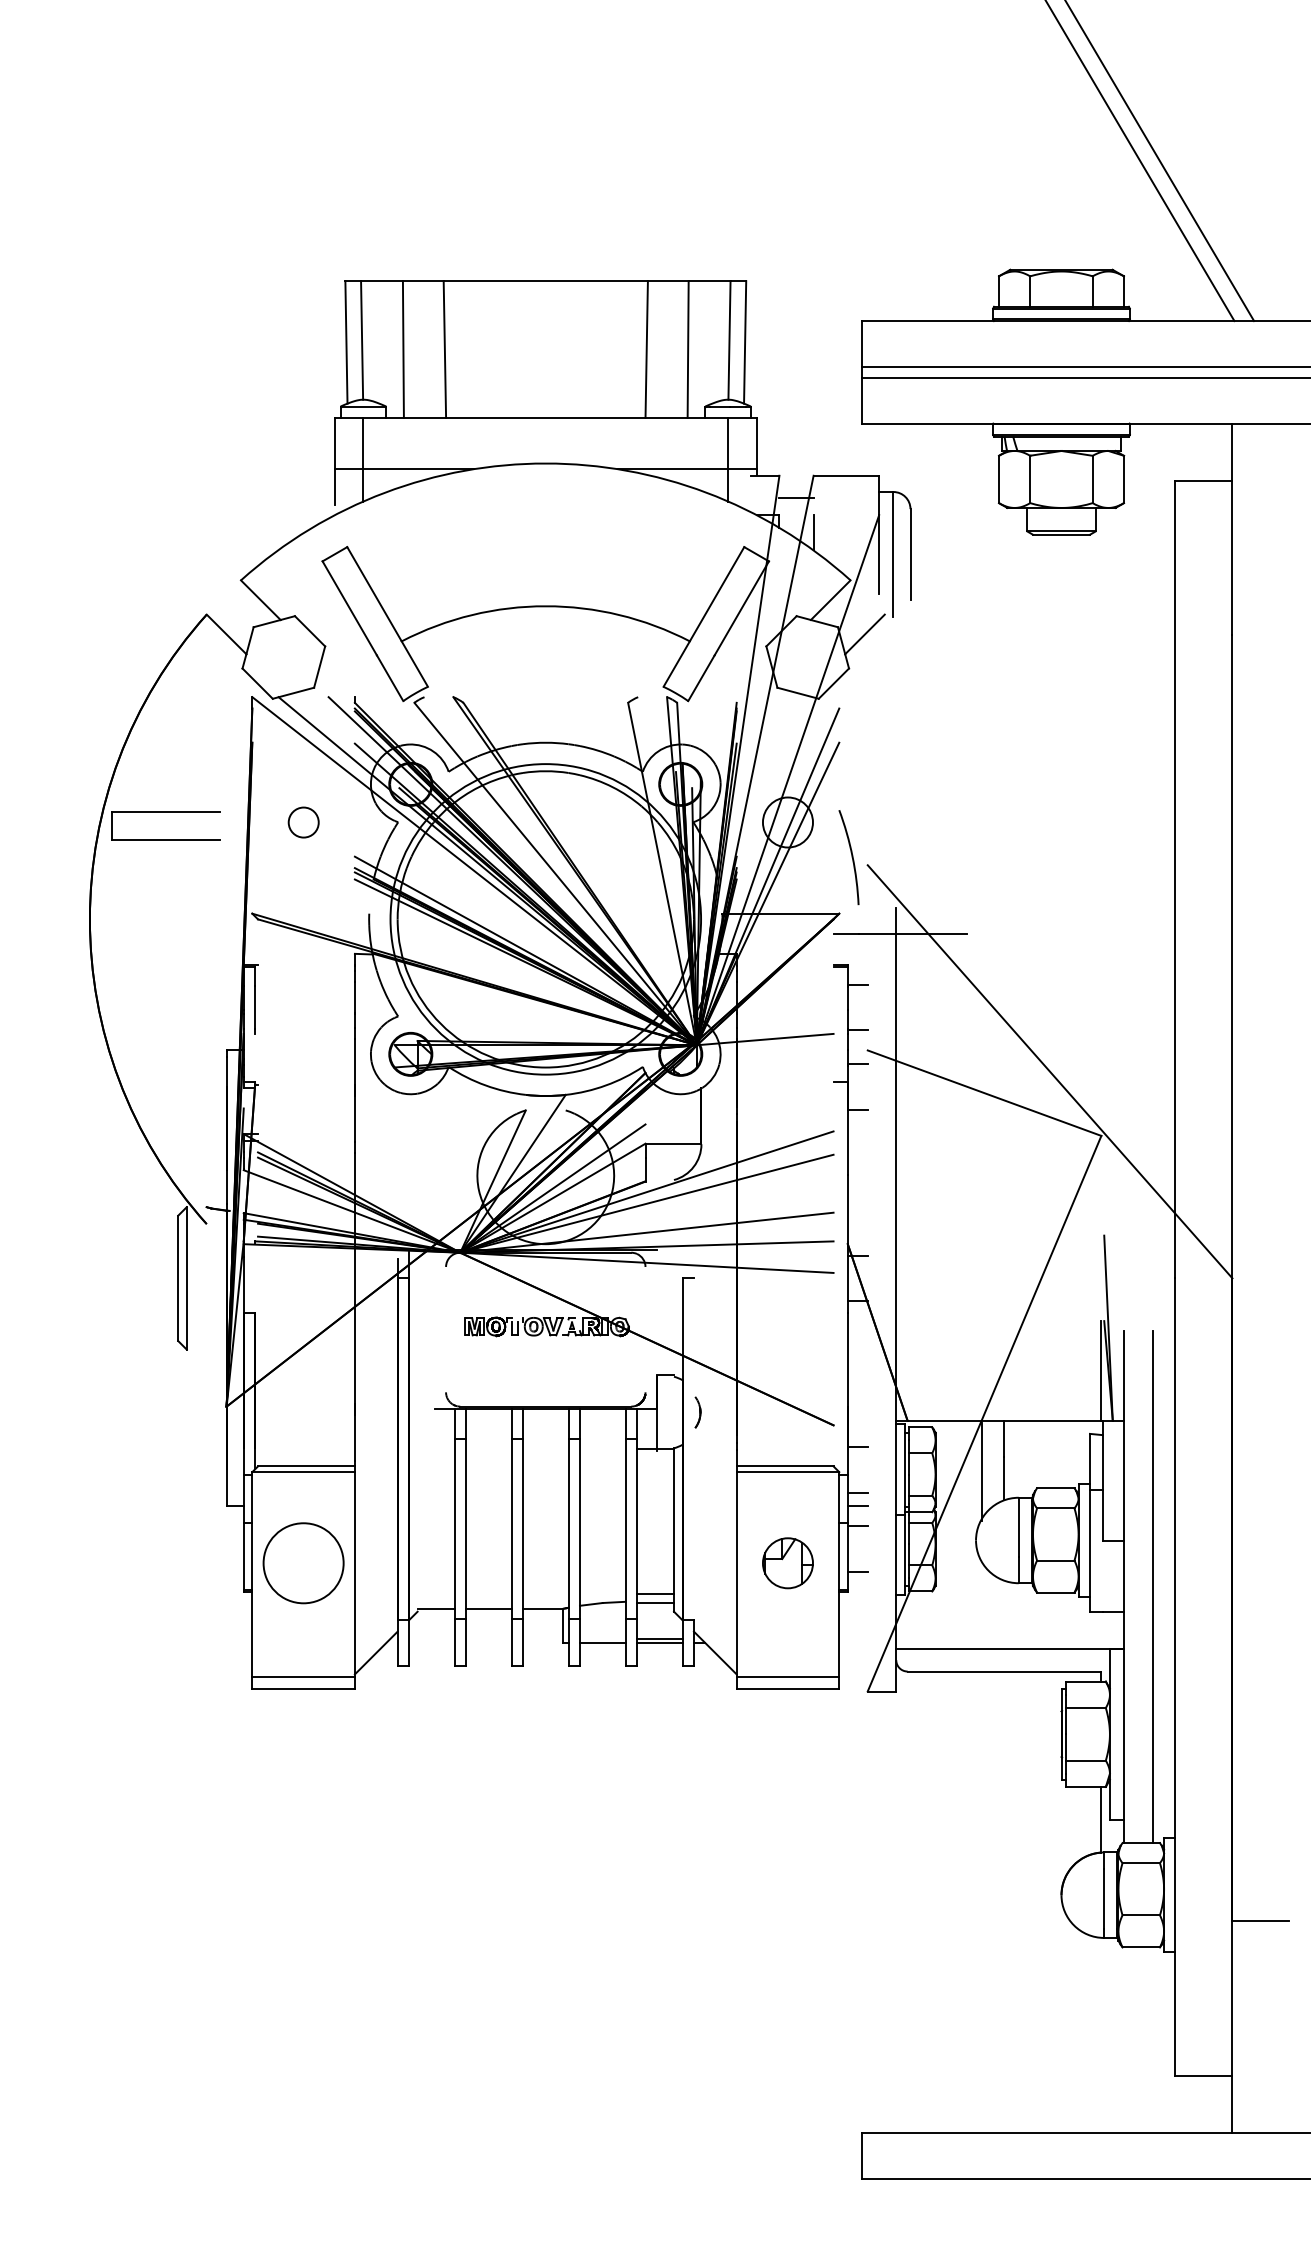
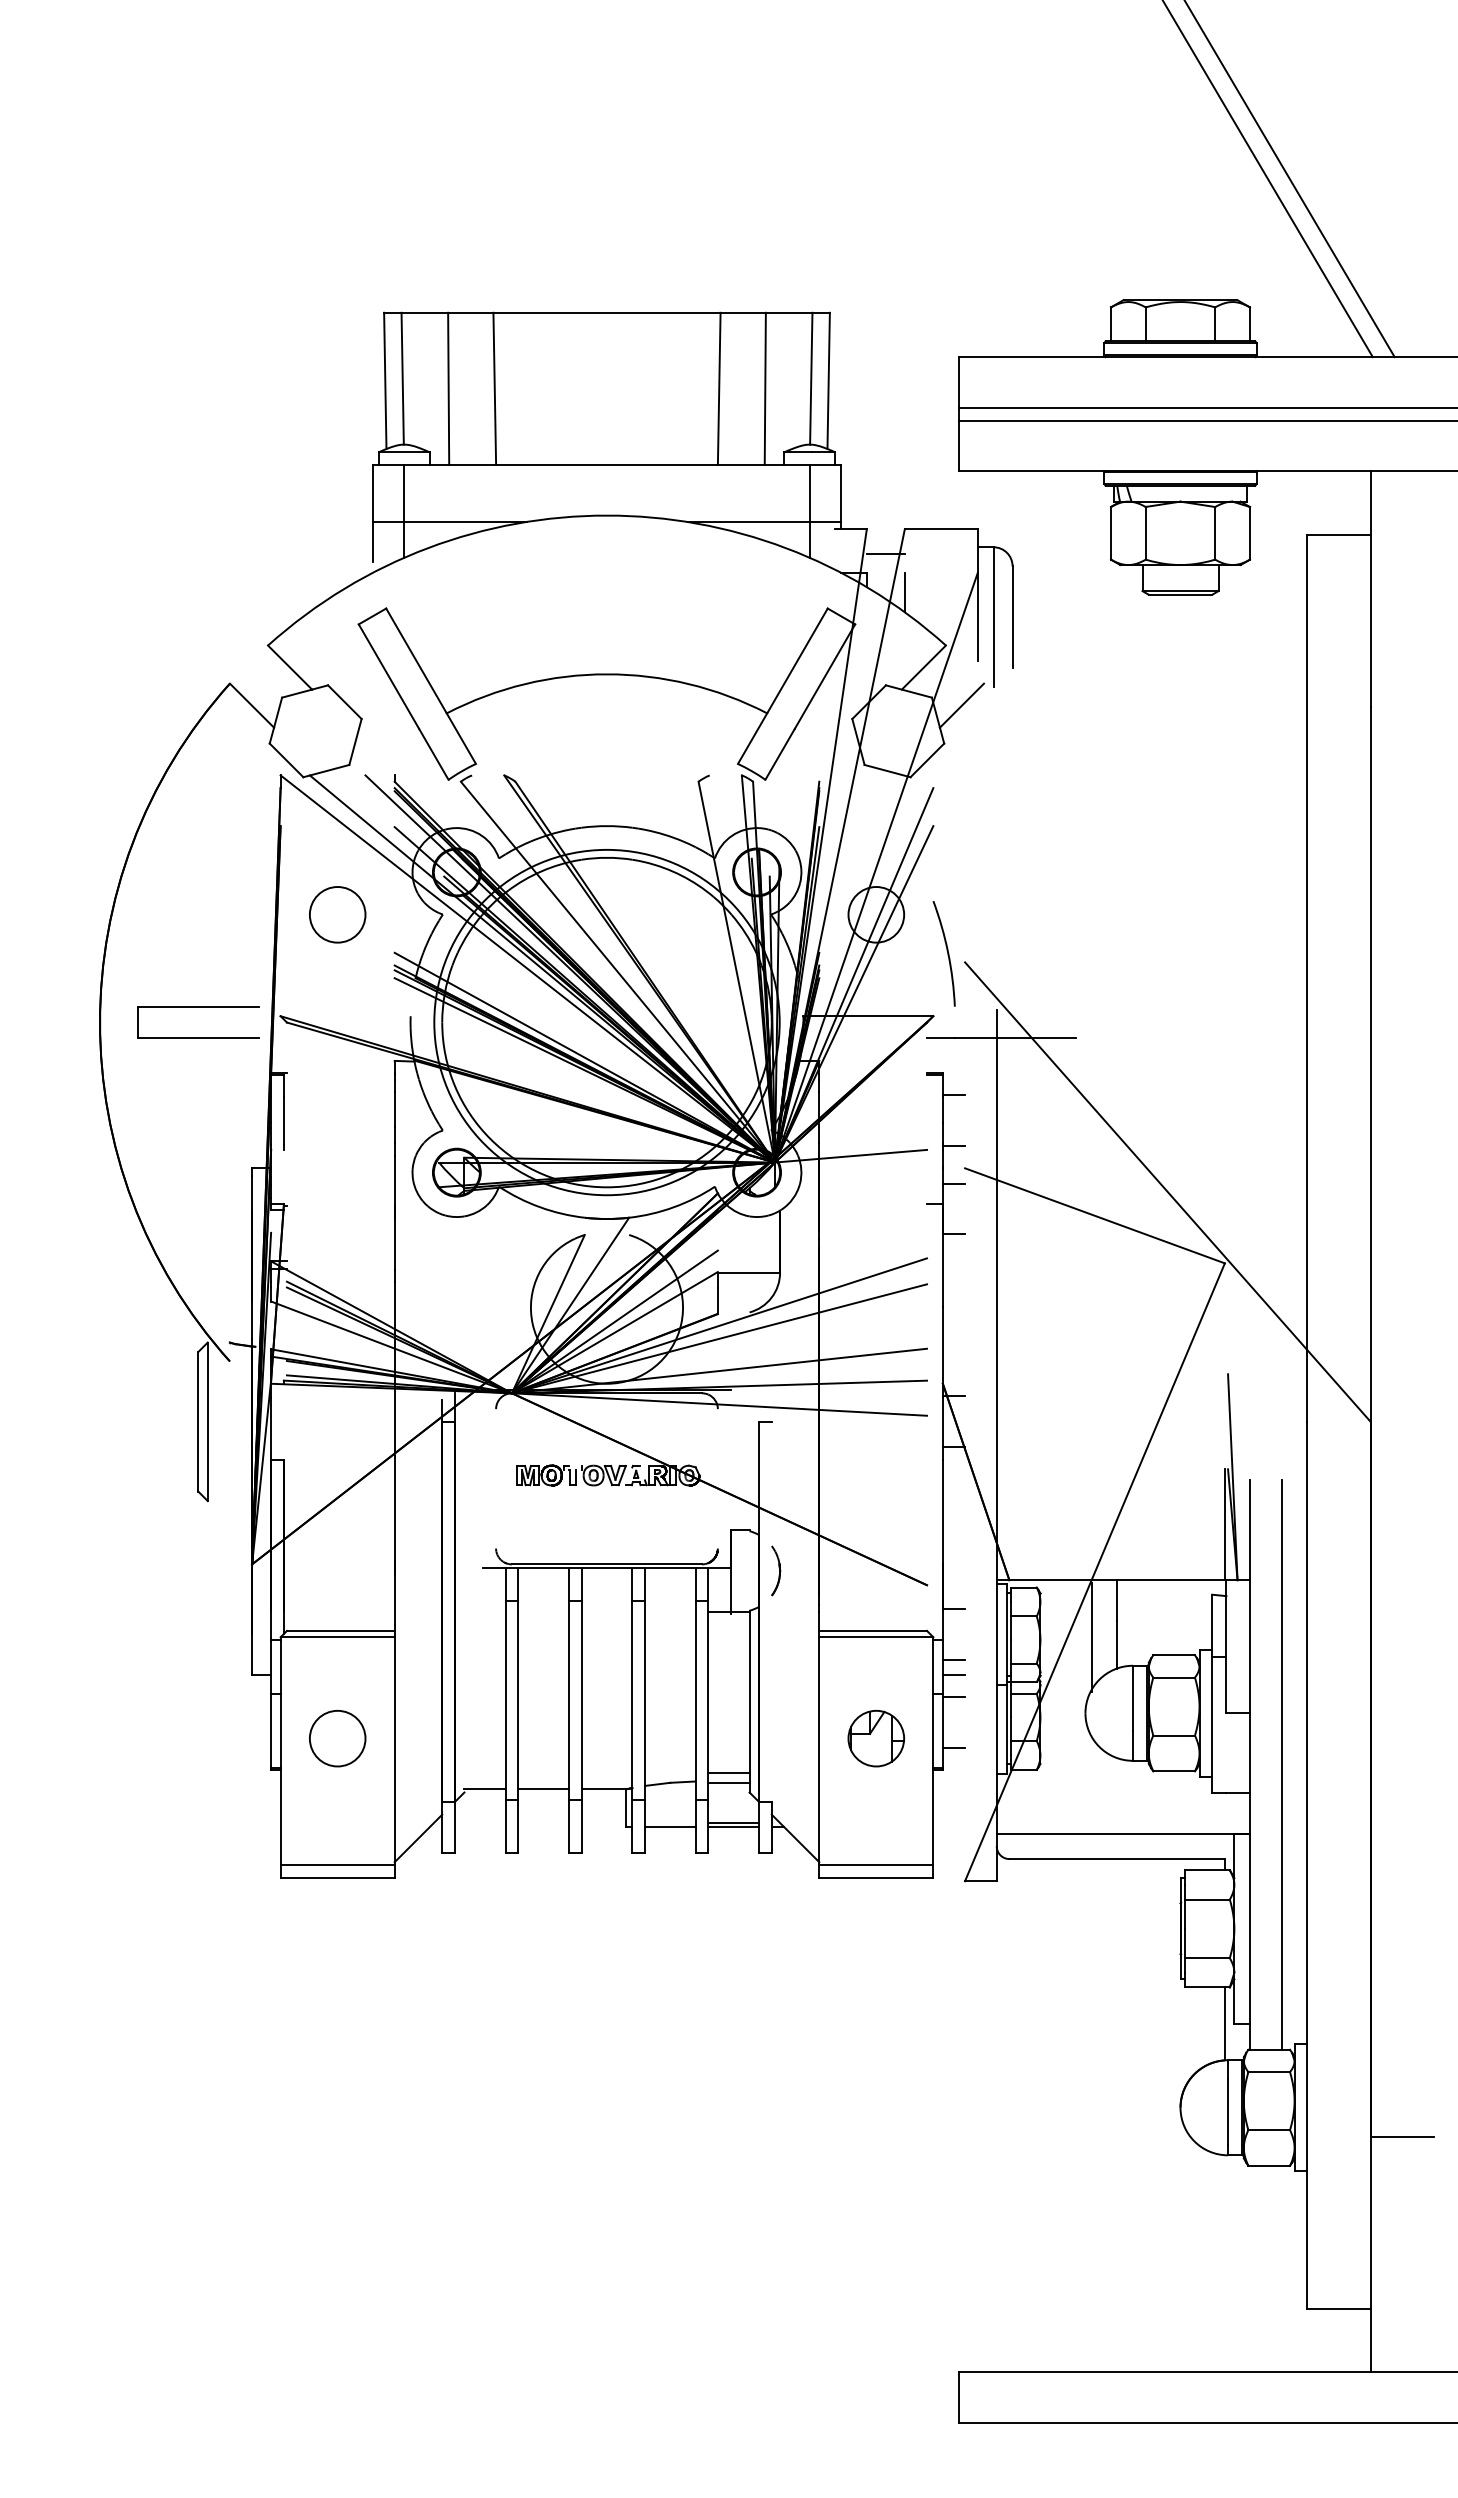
part: (165, 812) -> (198, 1007), moved
circle: (303, 822) -> (337, 914), size x1.67
part: (698, 1412) -> (776, 1570), size x1.43
circle: (303, 1563) -> (337, 1738), size x0.62

